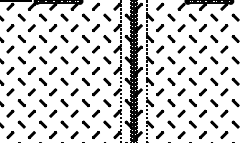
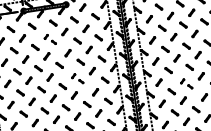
part: (58, 33) -> (49, 39), size x0.6
part: (79, 76) -> (76, 79), size x0.6
part: (186, 97) -> (185, 83), size x0.6

